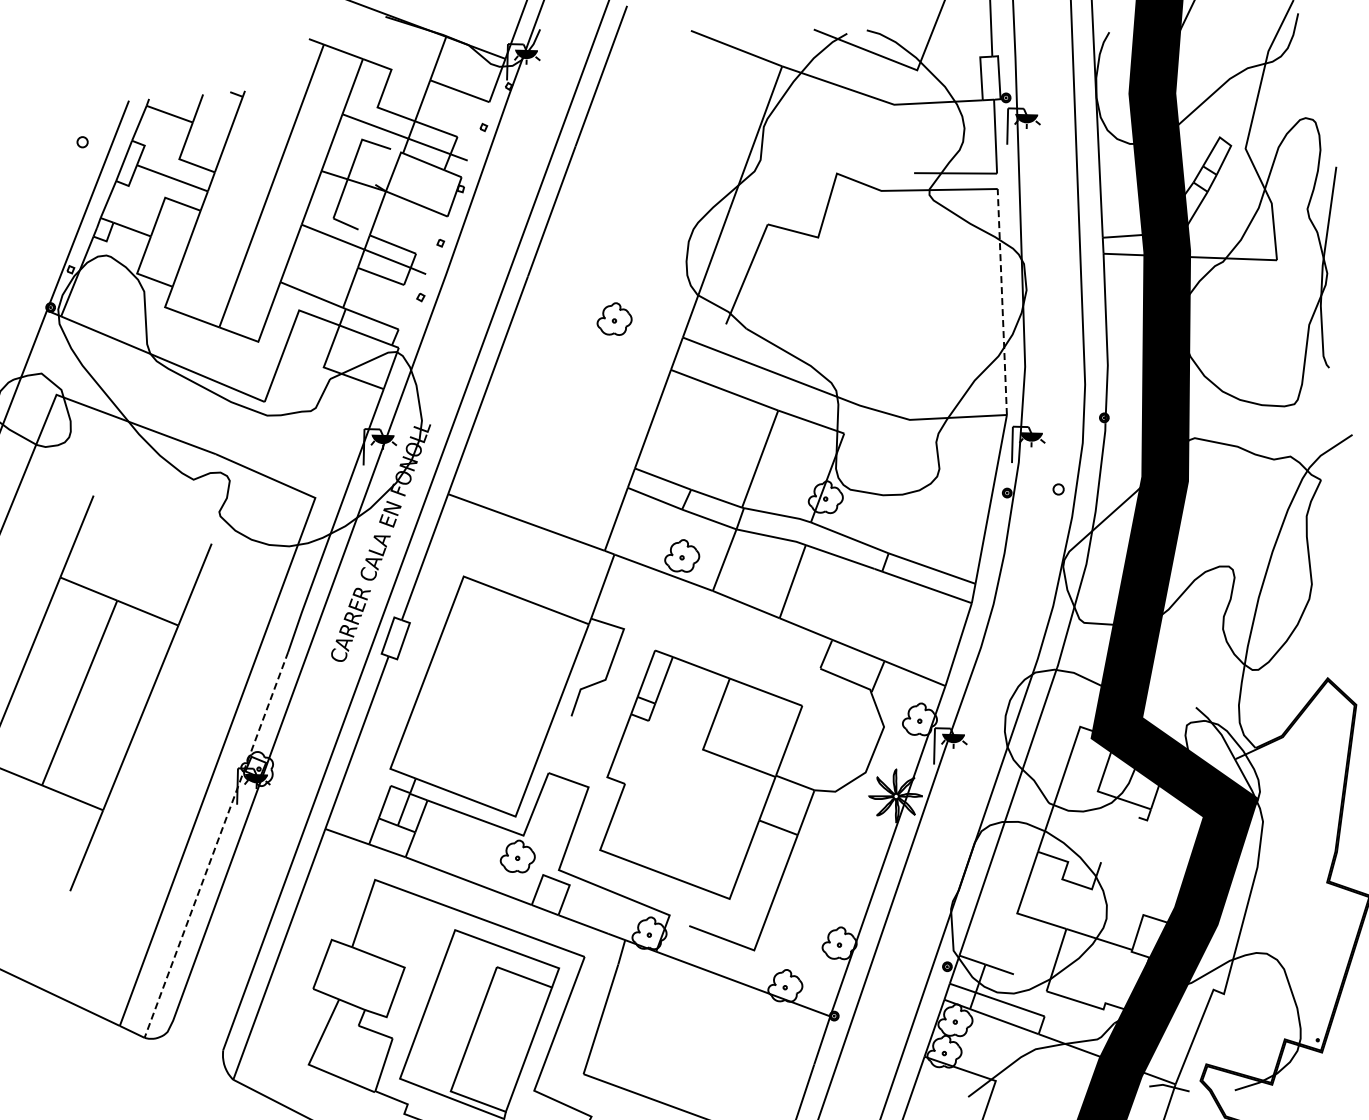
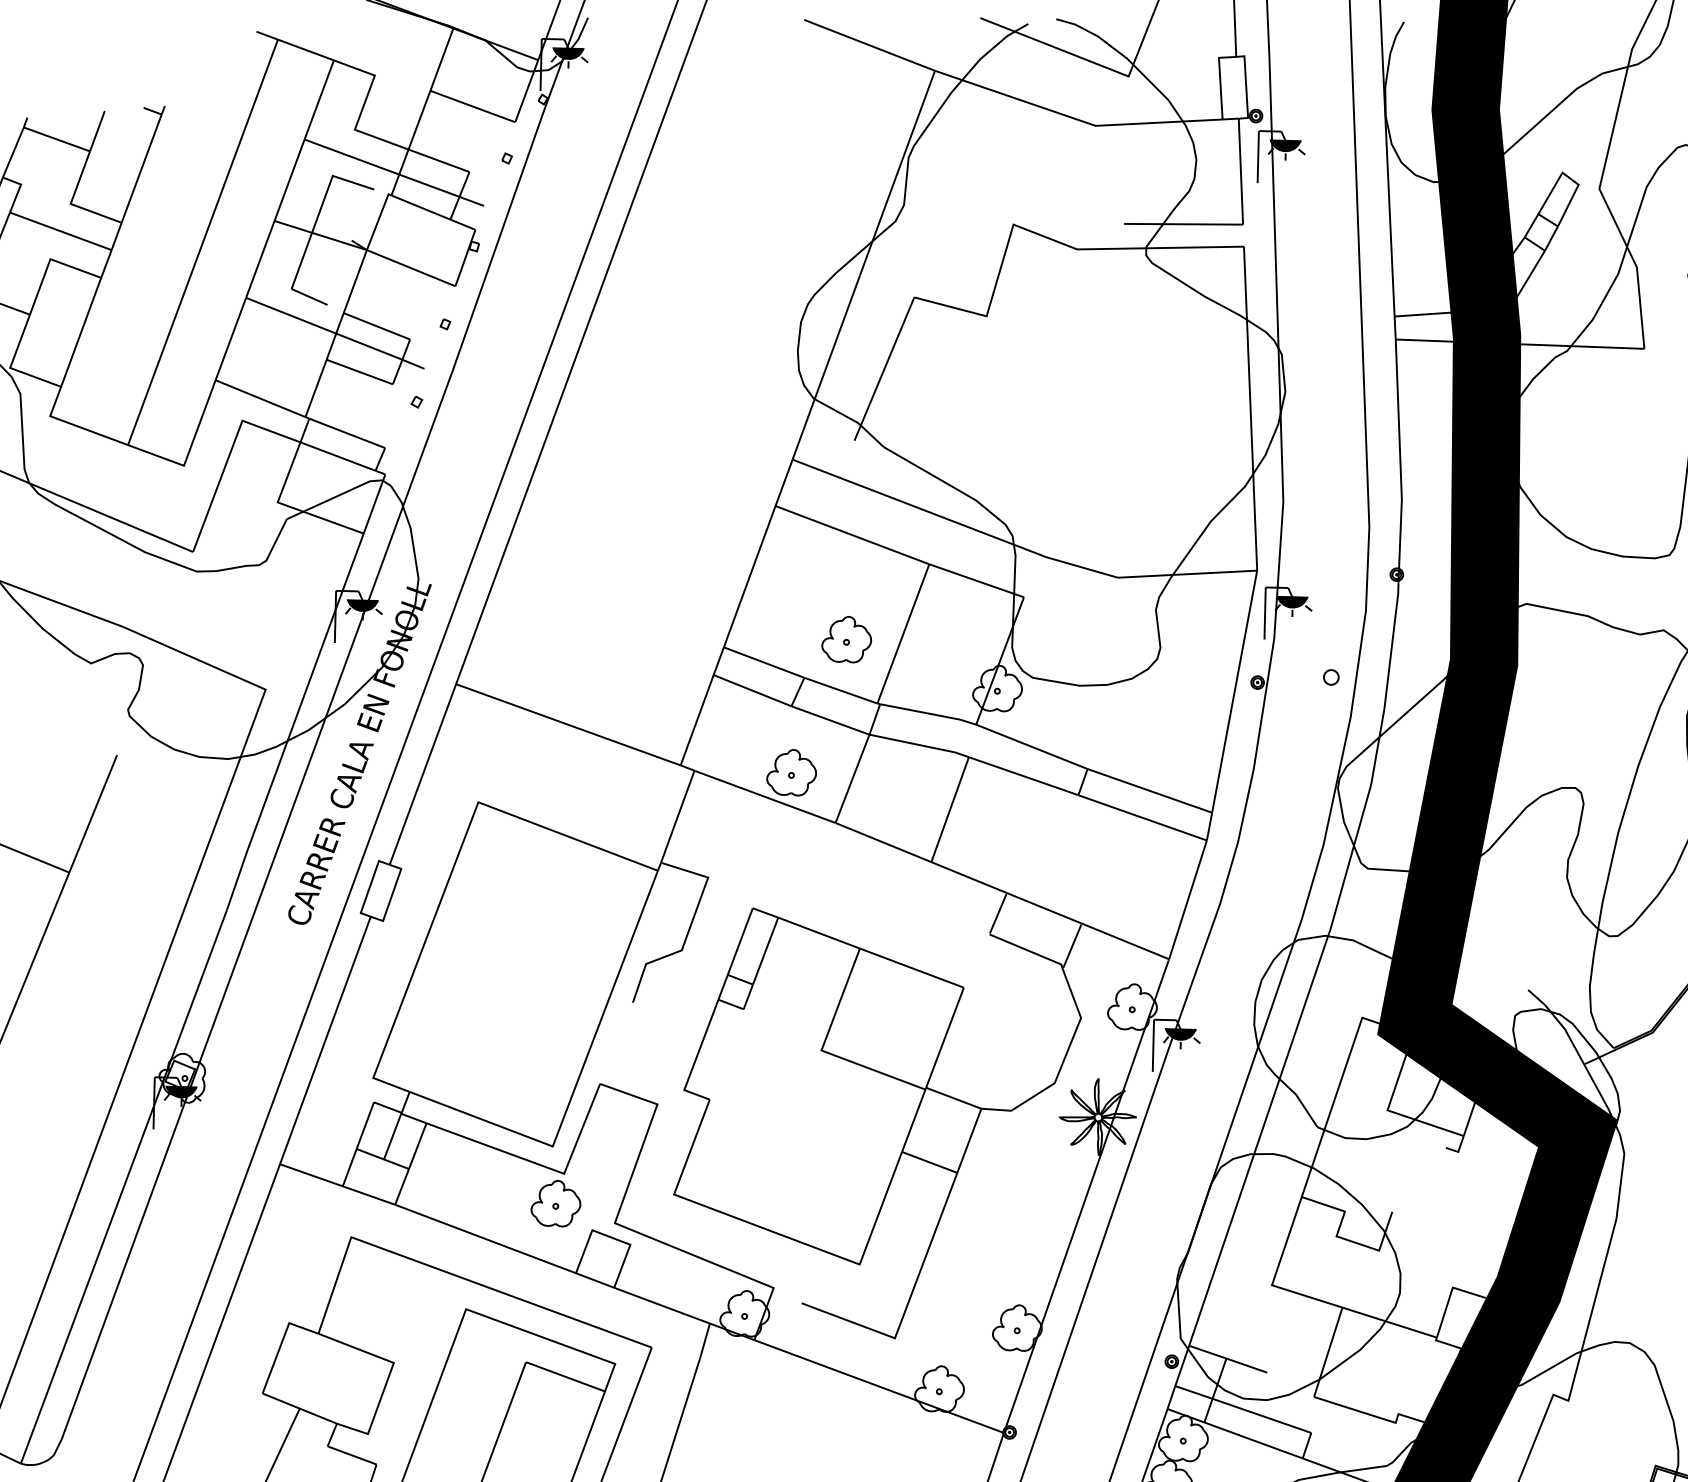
line: (1002, 301) -> (1250, 407), dashed -> solid
part: (614, 318) -> (846, 638), moved
line: (216, 844) -> (123, 1186), dashed -> solid

